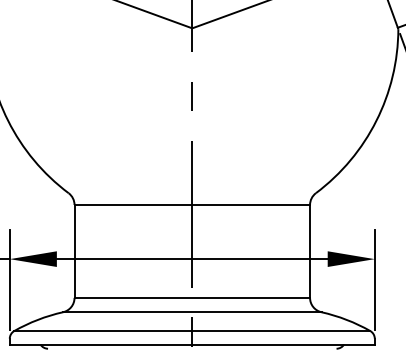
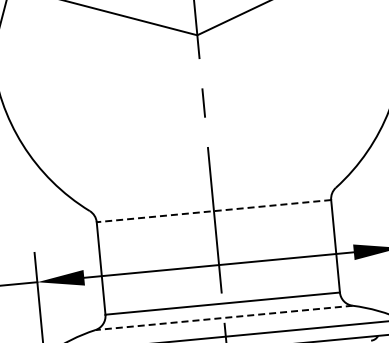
line: (192, 204) -> (214, 210), solid -> dashed
line: (191, 312) -> (223, 318), solid -> dashed

